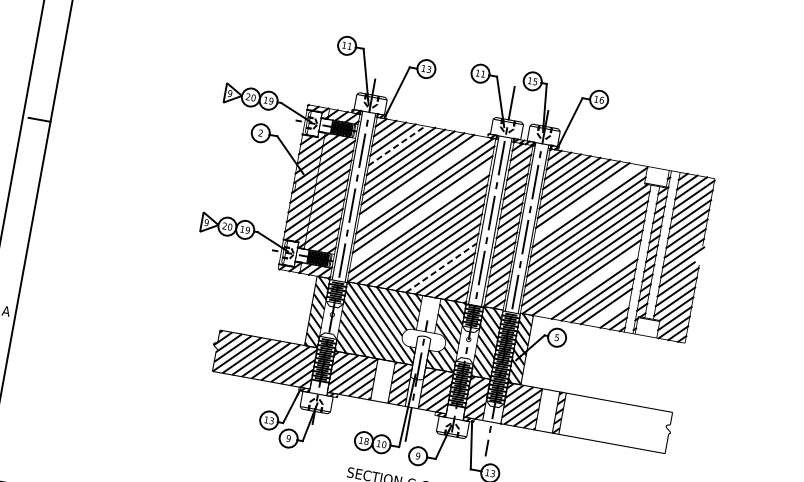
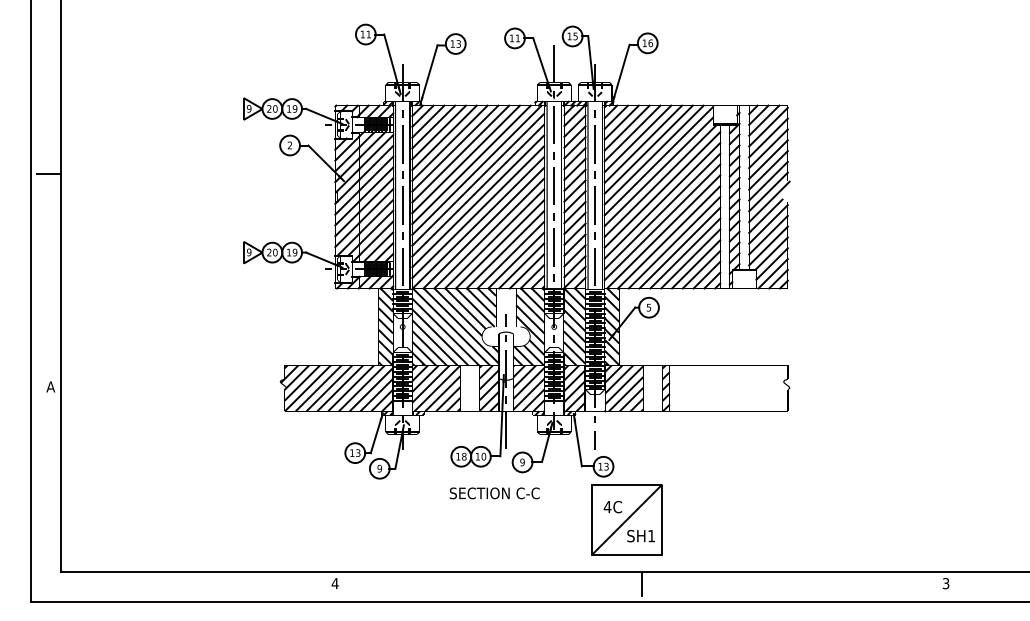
line: (397, 145) -> (439, 132), dashed -> solid
line: (420, 179) -> (471, 164), added
line: (586, 200) -> (653, 154), added
line: (421, 214) -> (478, 201), added
line: (442, 267) -> (511, 254), dashed -> solid
line: (590, 283) -> (674, 242), added
line: (610, 311) -> (701, 269), added

